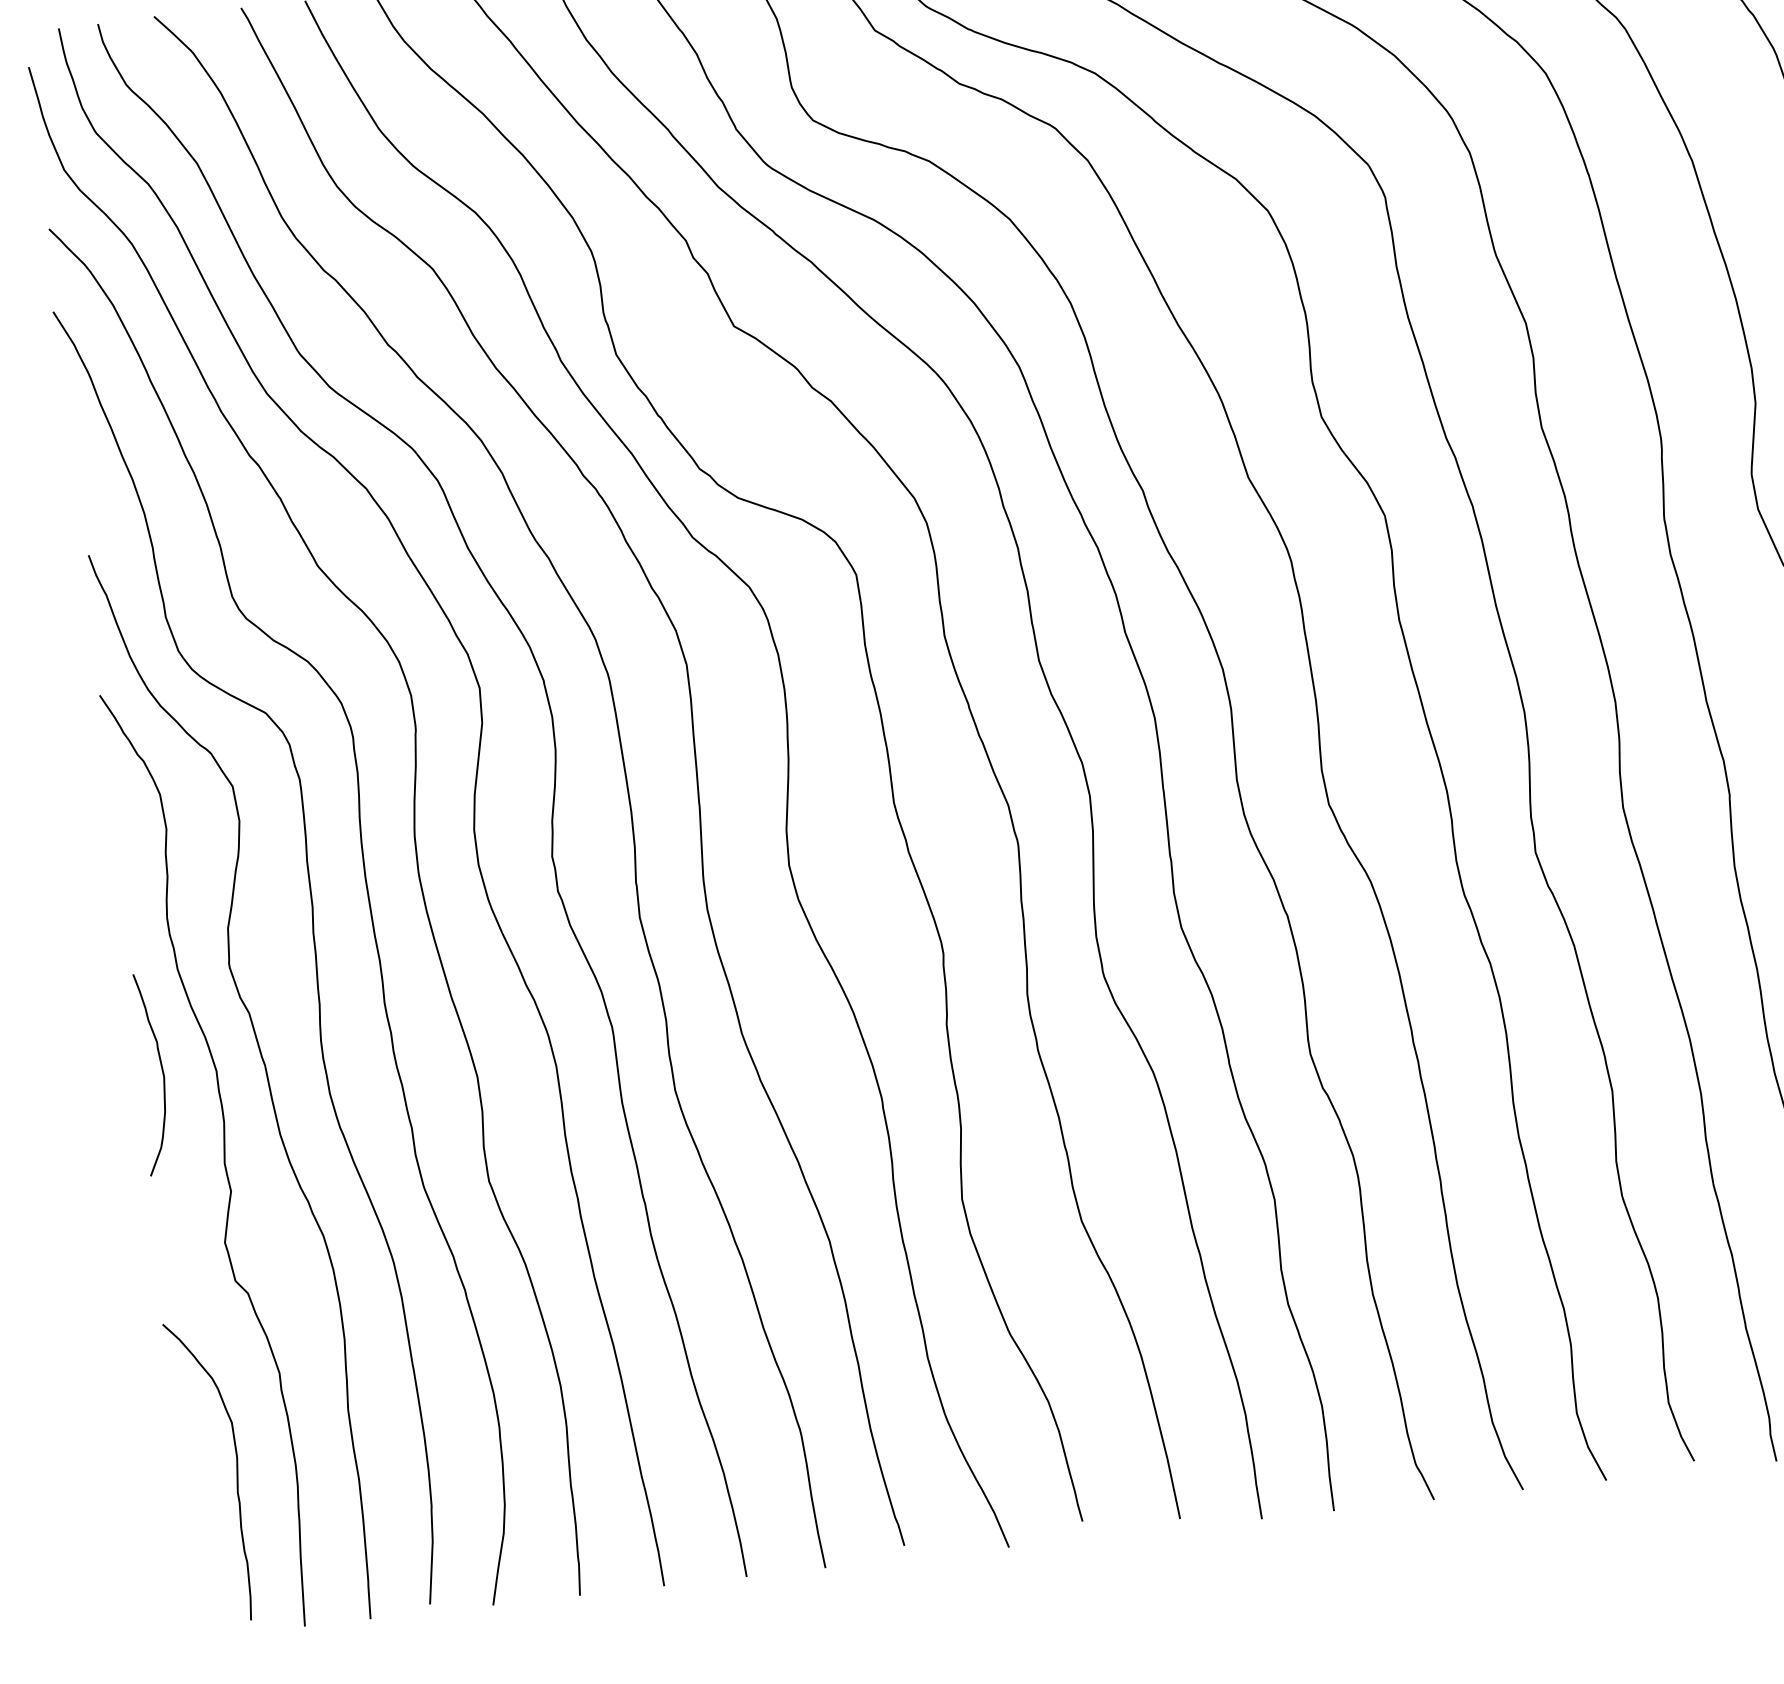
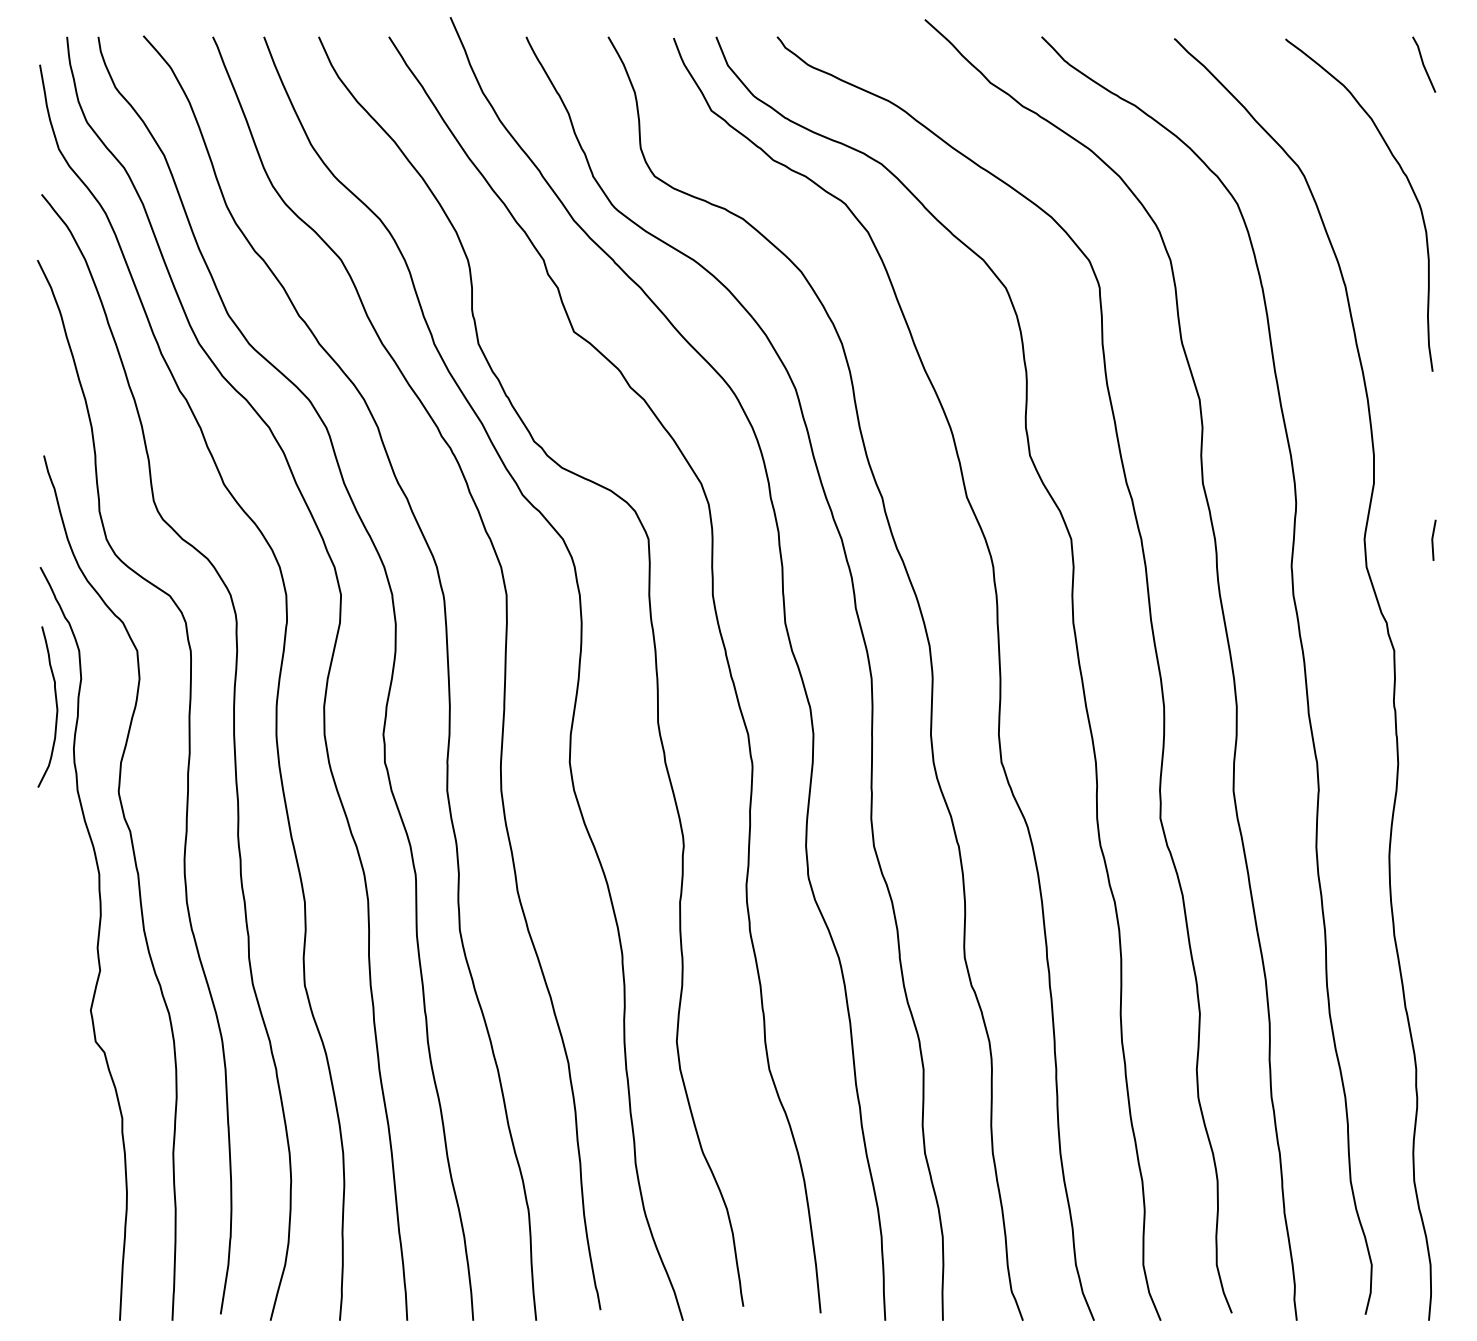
curve: (160, 1068) -> (55, 703), moved
curve: (236, 1469) -> (79, 1190), removed

